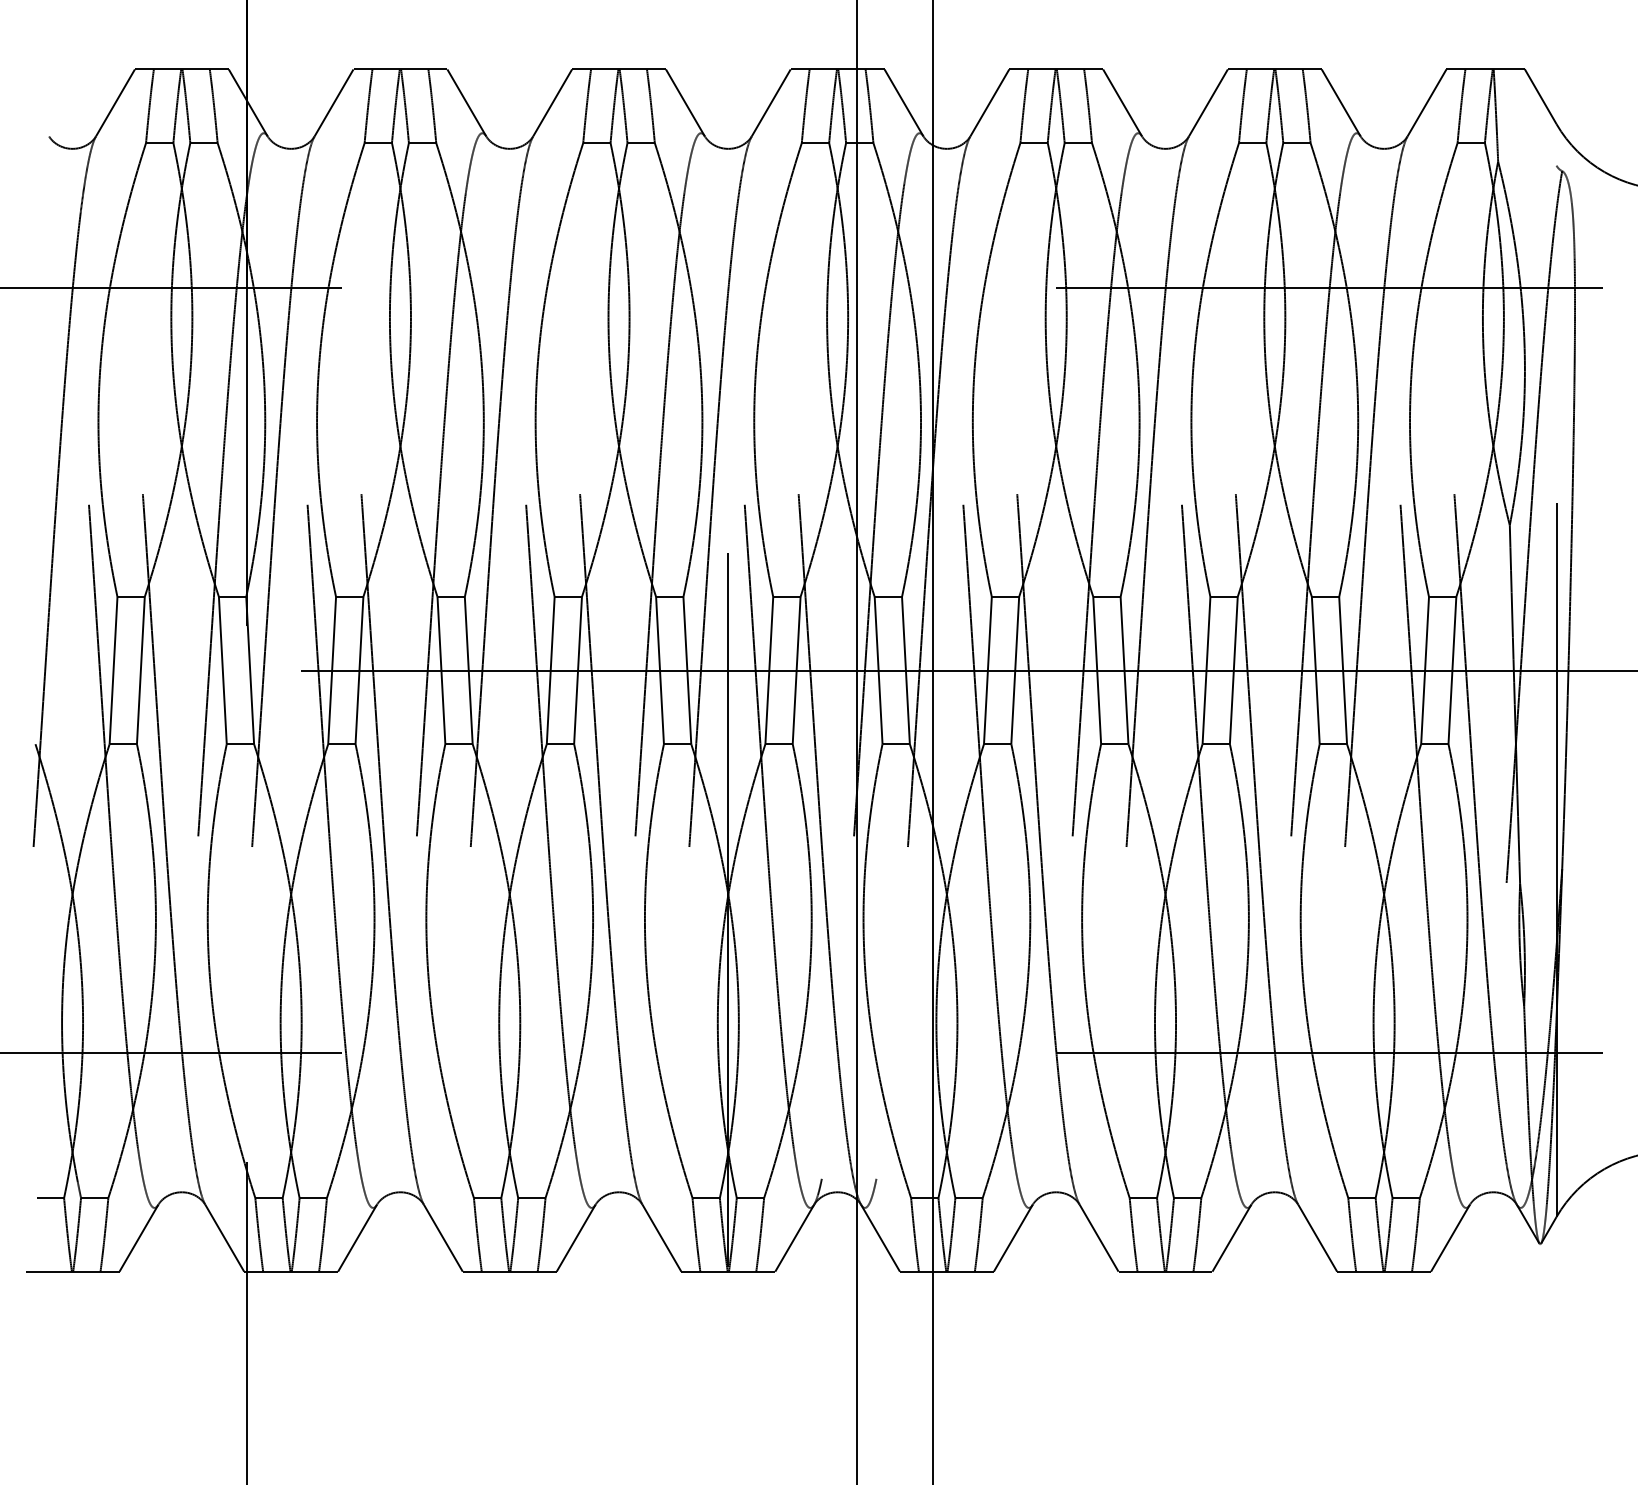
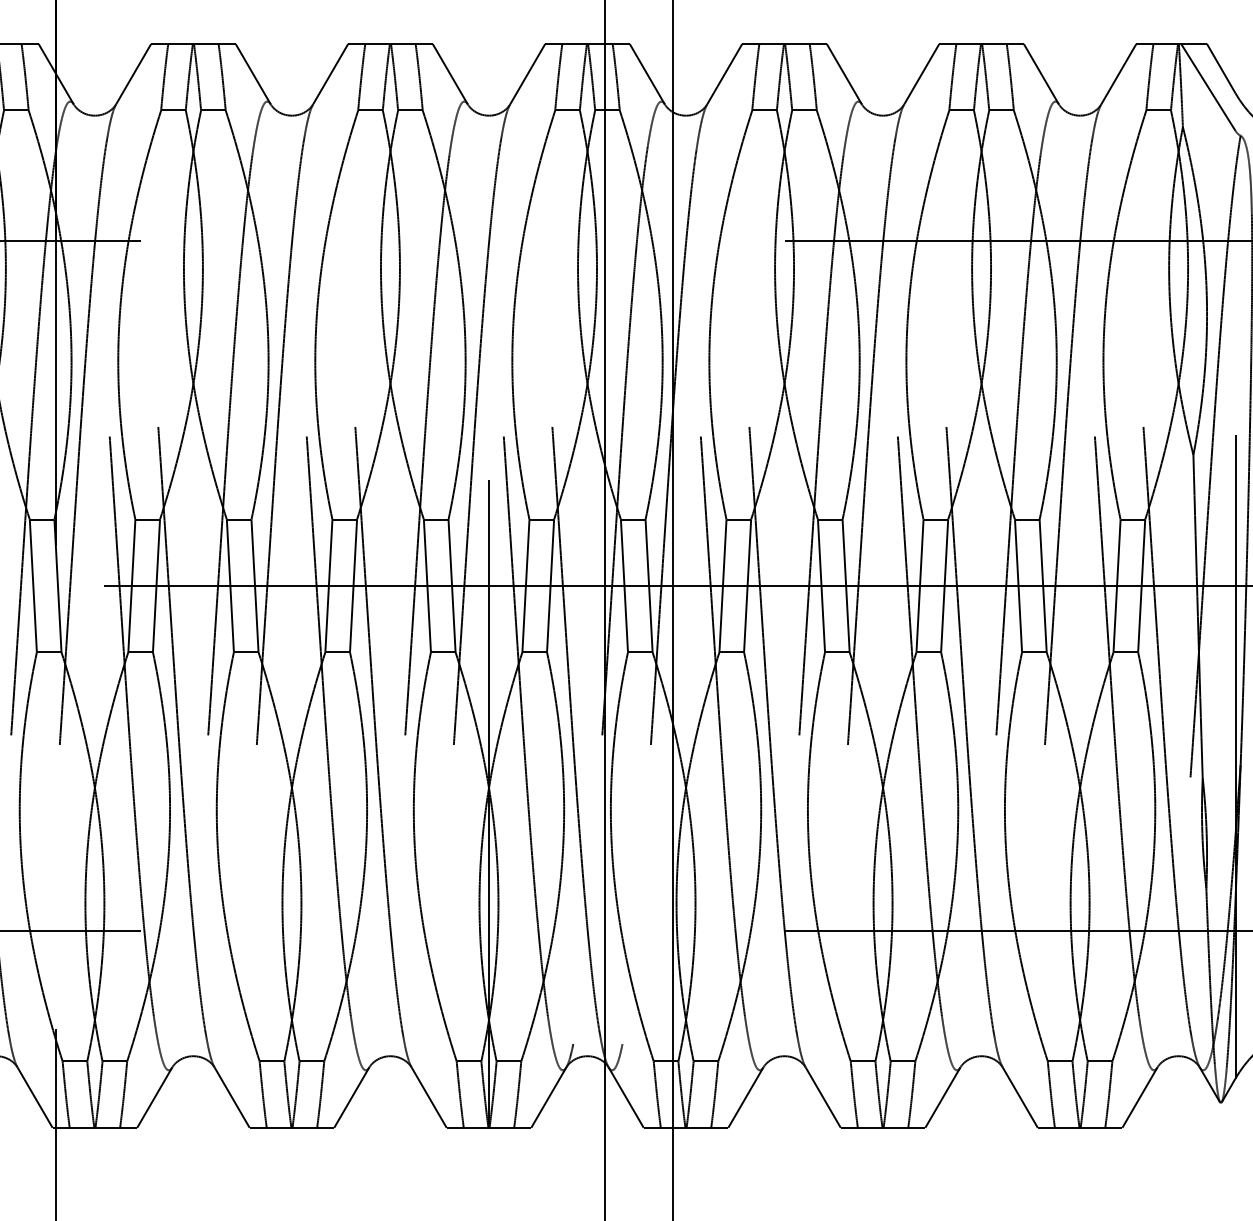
line: (1526, 117) -> (1208, 87), added

